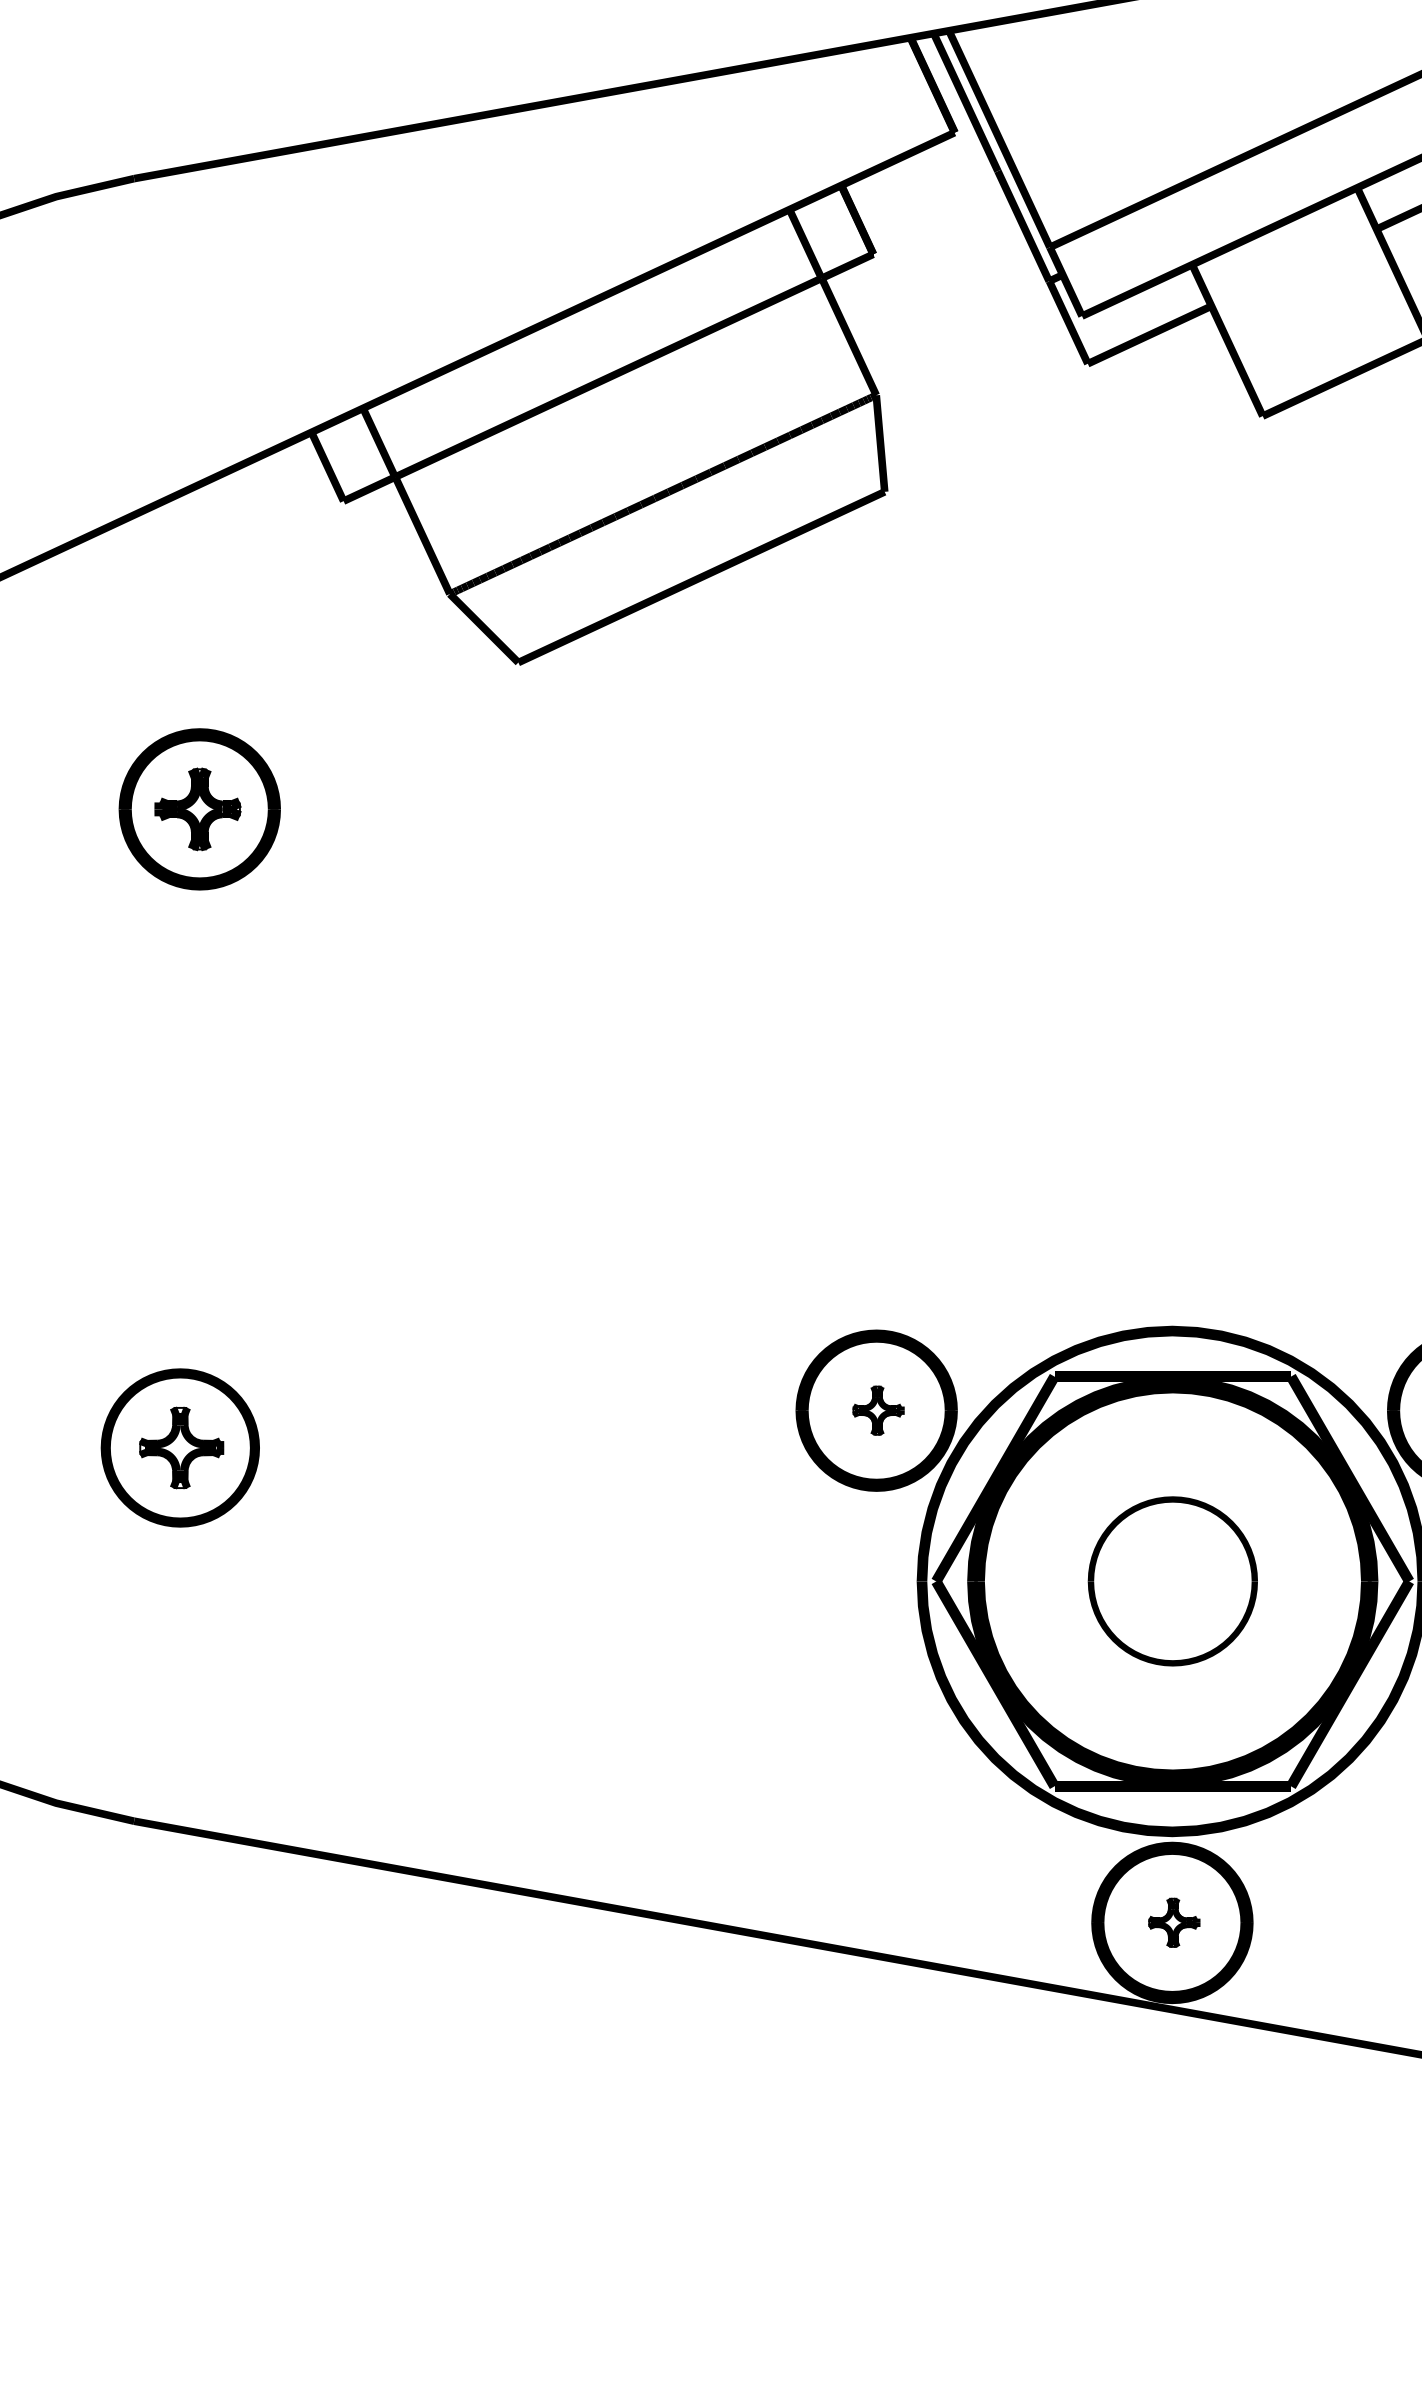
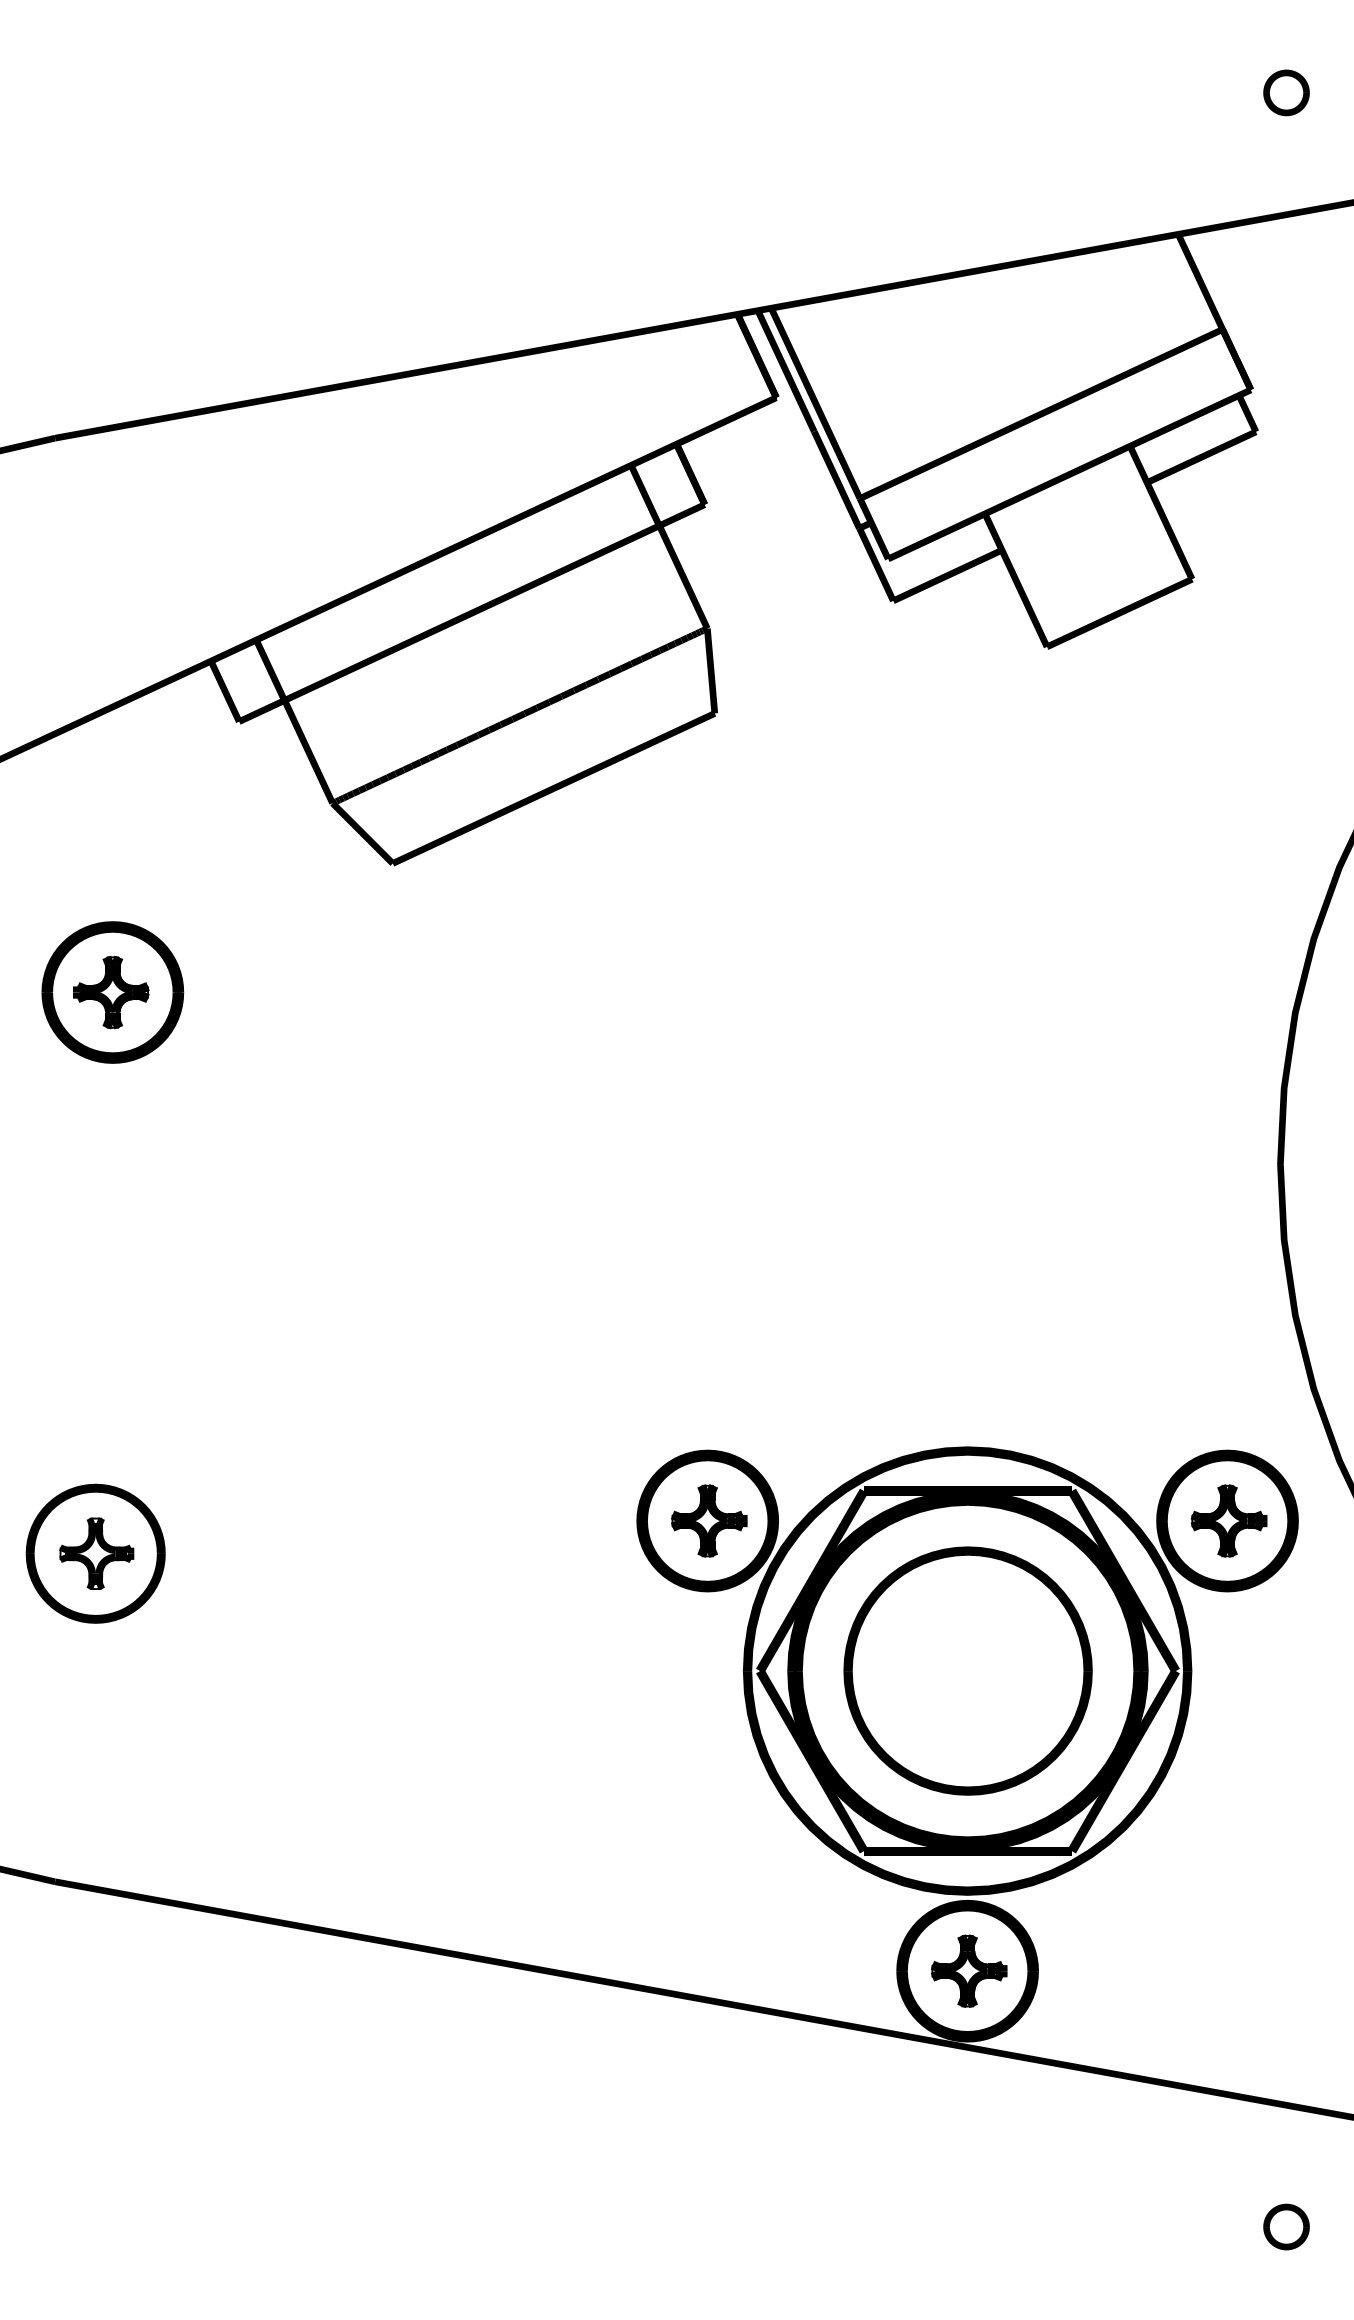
part: (878, 1410) -> (709, 1520), size x1.67
part: (1172, 1580) -> (967, 1670), size x1.67
part: (1174, 1922) -> (969, 1970), size x1.67

